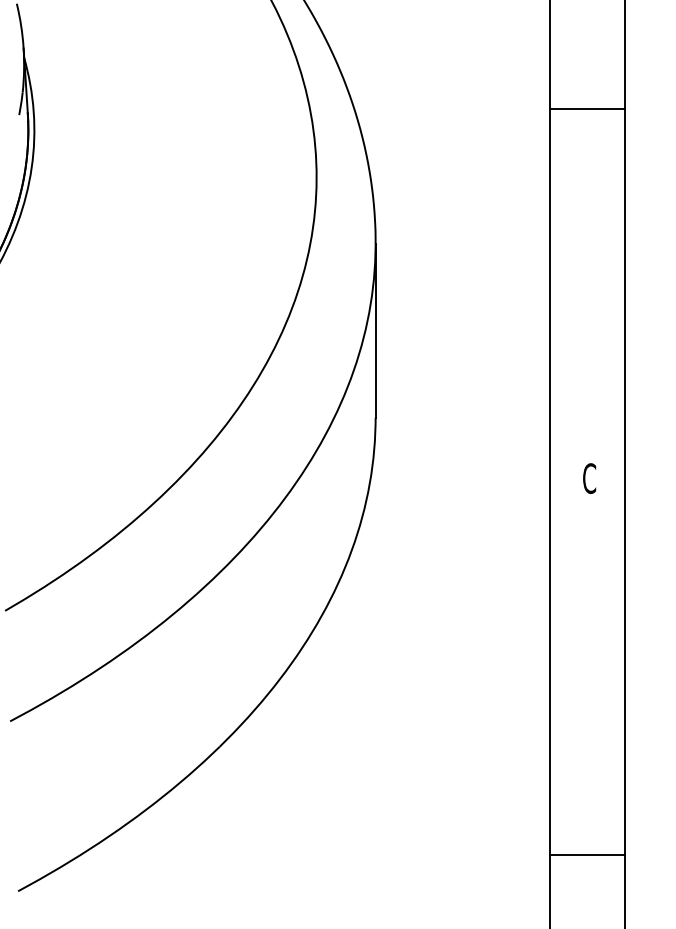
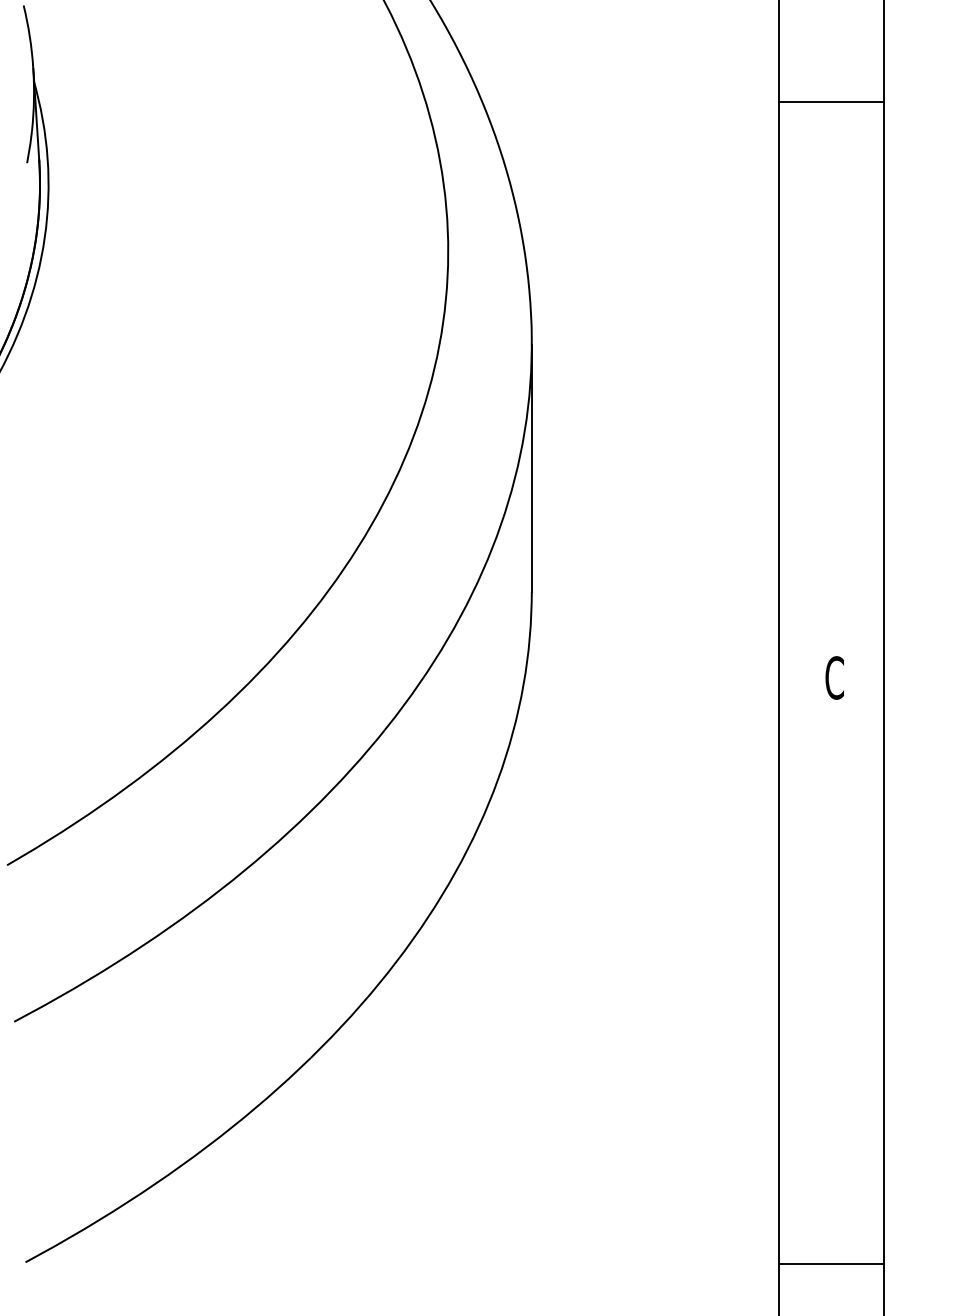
line: (587, 108) -> (831, 101), moved
line: (587, 855) -> (831, 1264), moved

